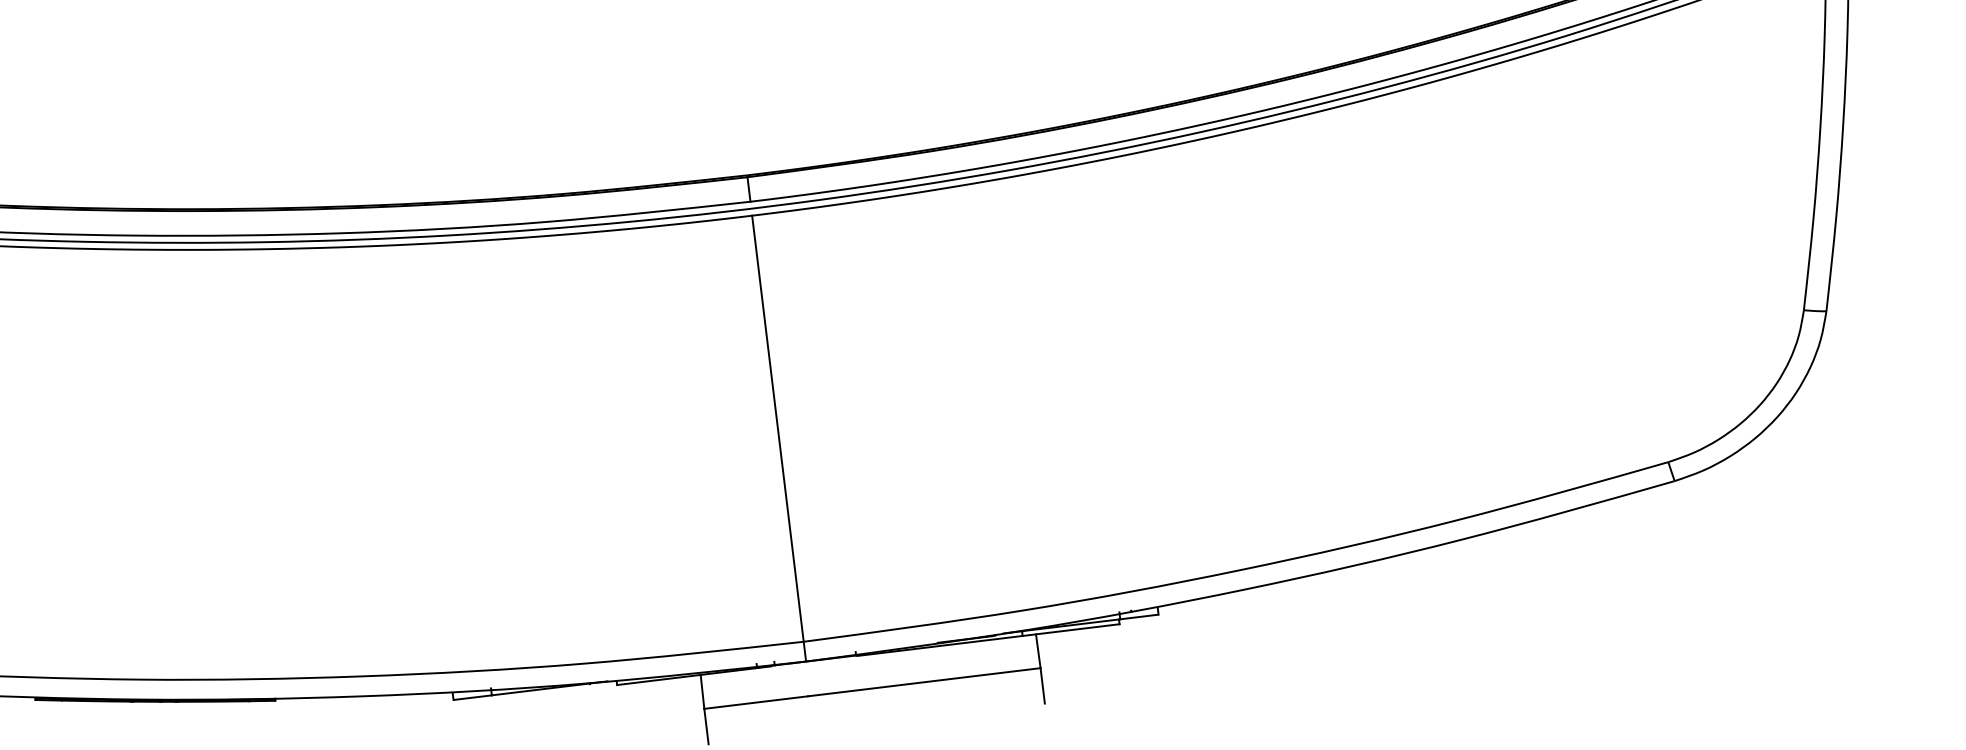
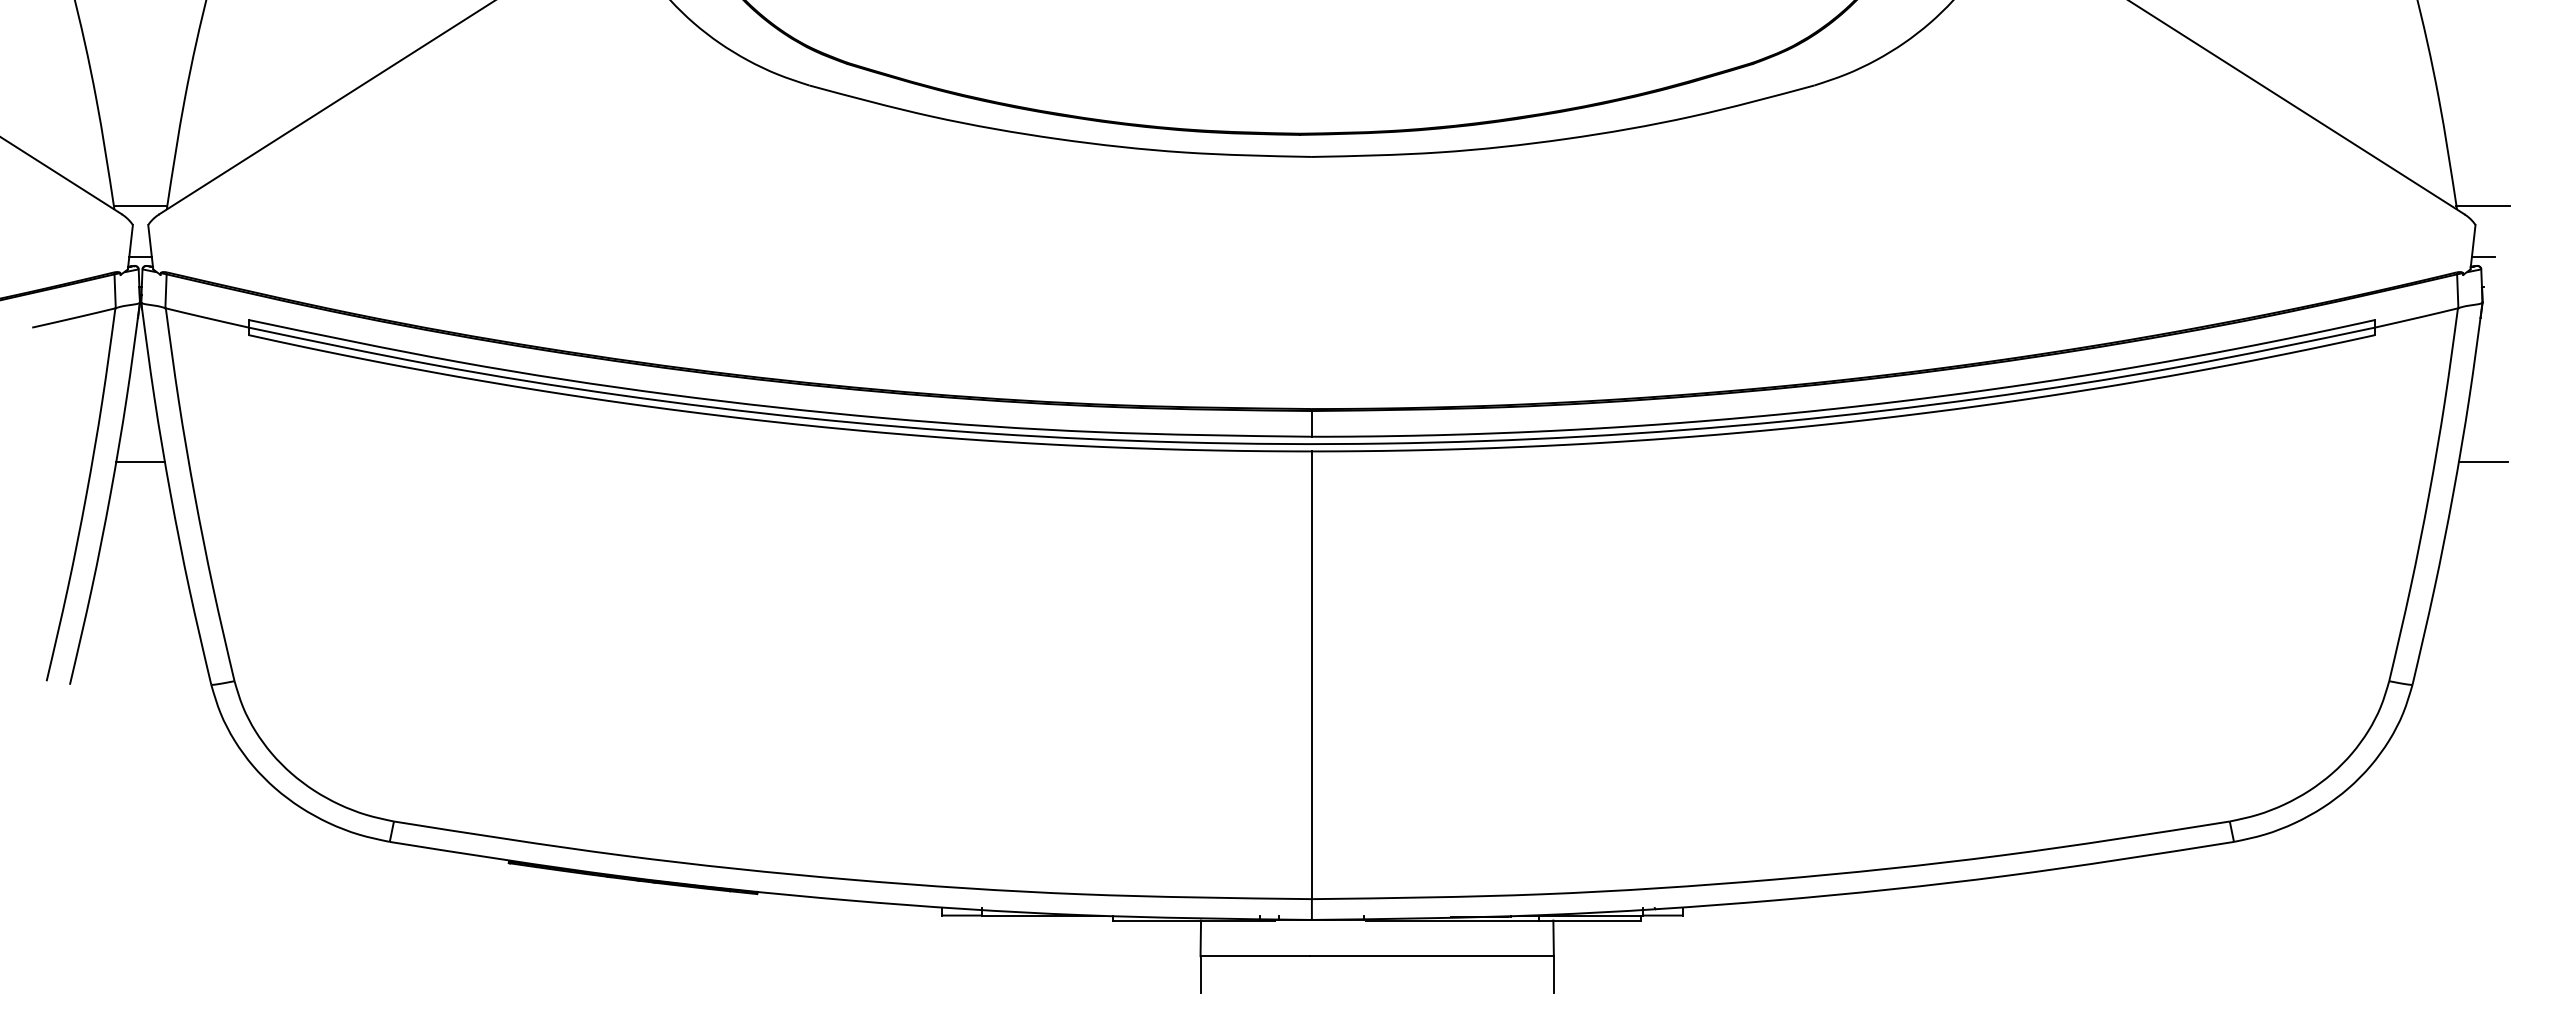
line: (1867, 91) -> (2482, 462), added

